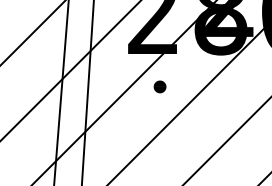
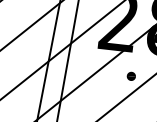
part: (159, 86) -> (131, 76), moved

